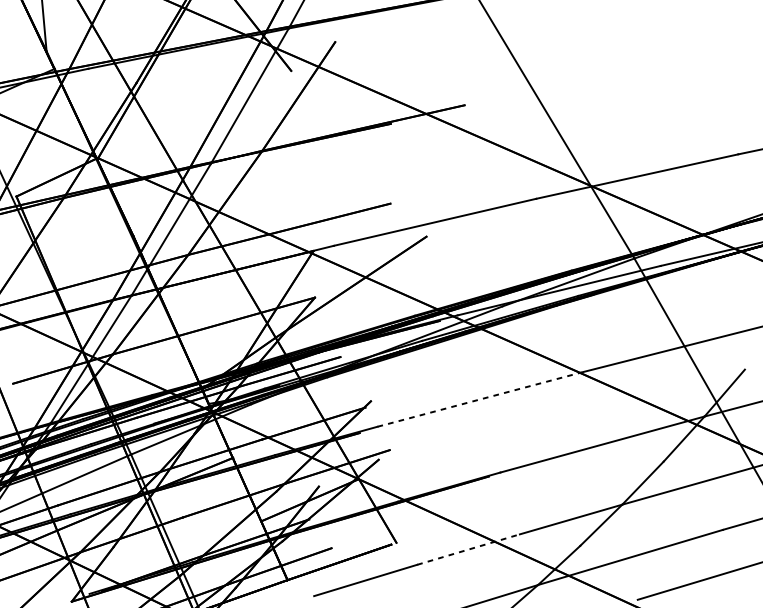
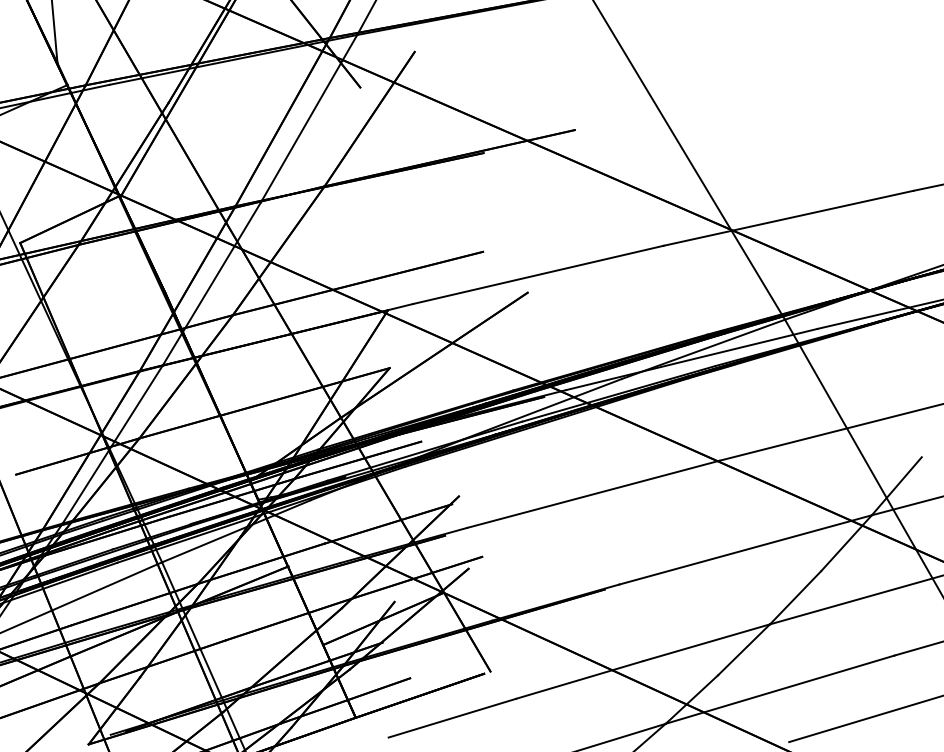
line: (479, 399) -> (593, 494), dashed -> solid
line: (469, 549) -> (580, 679), dashed -> solid

